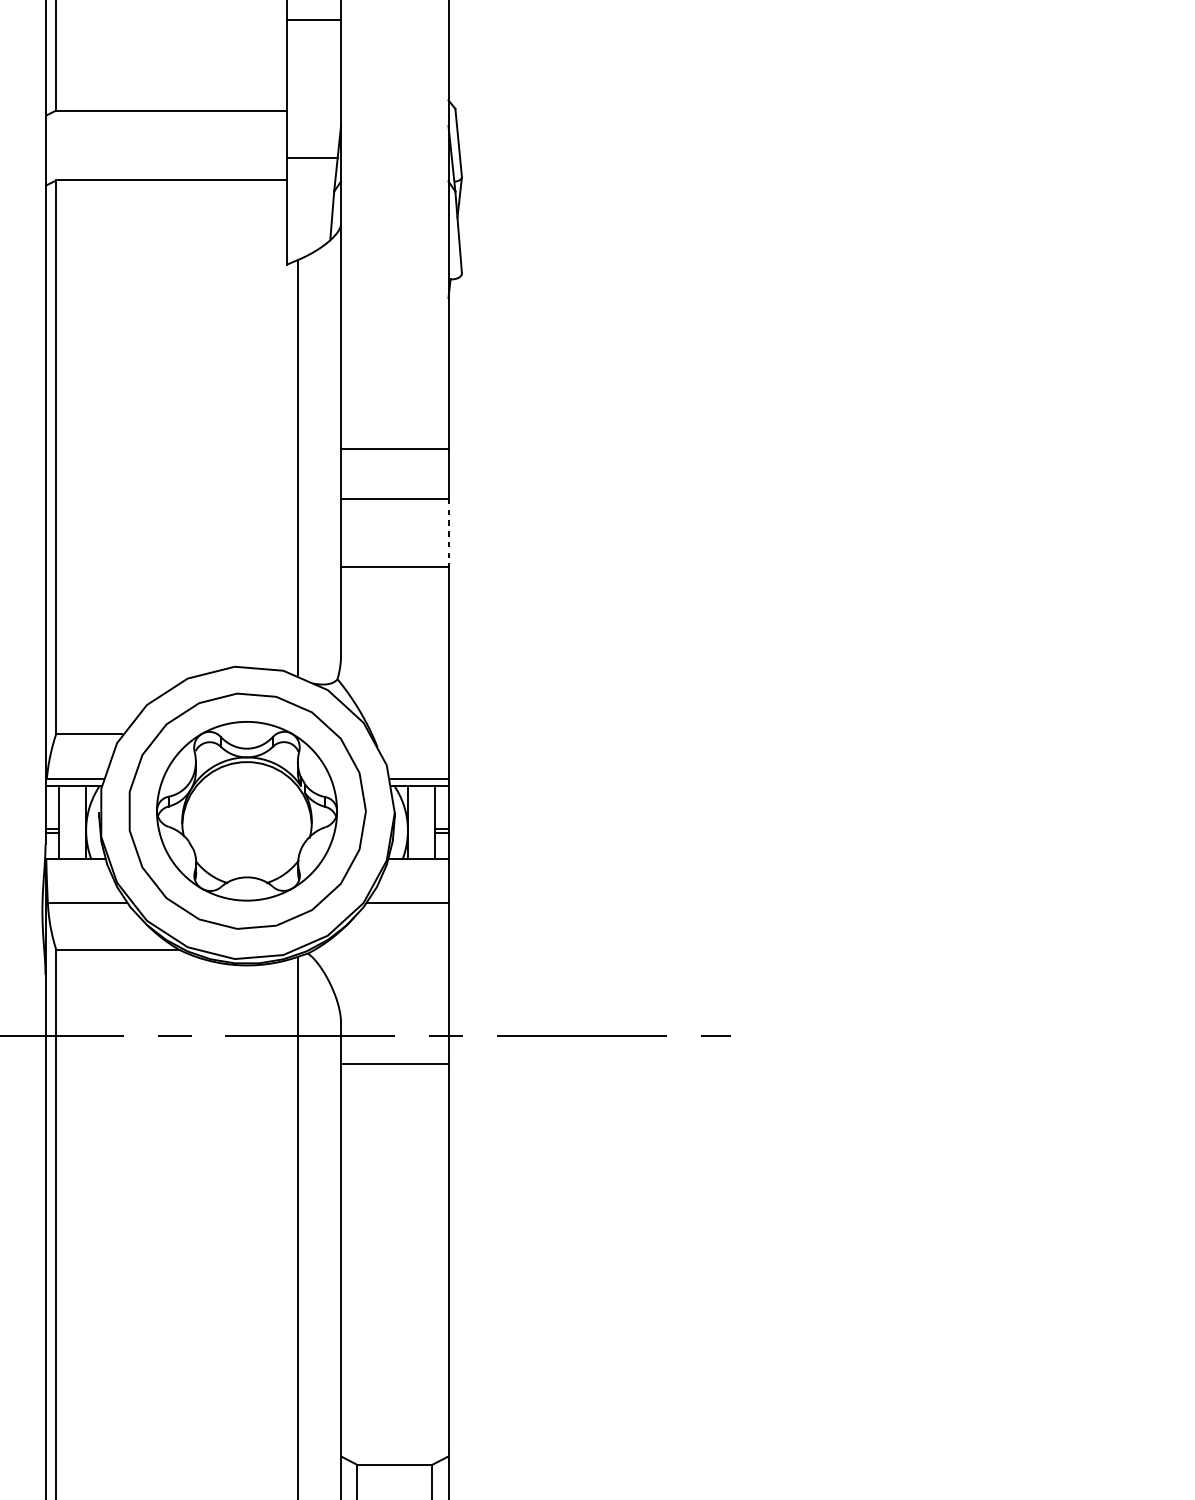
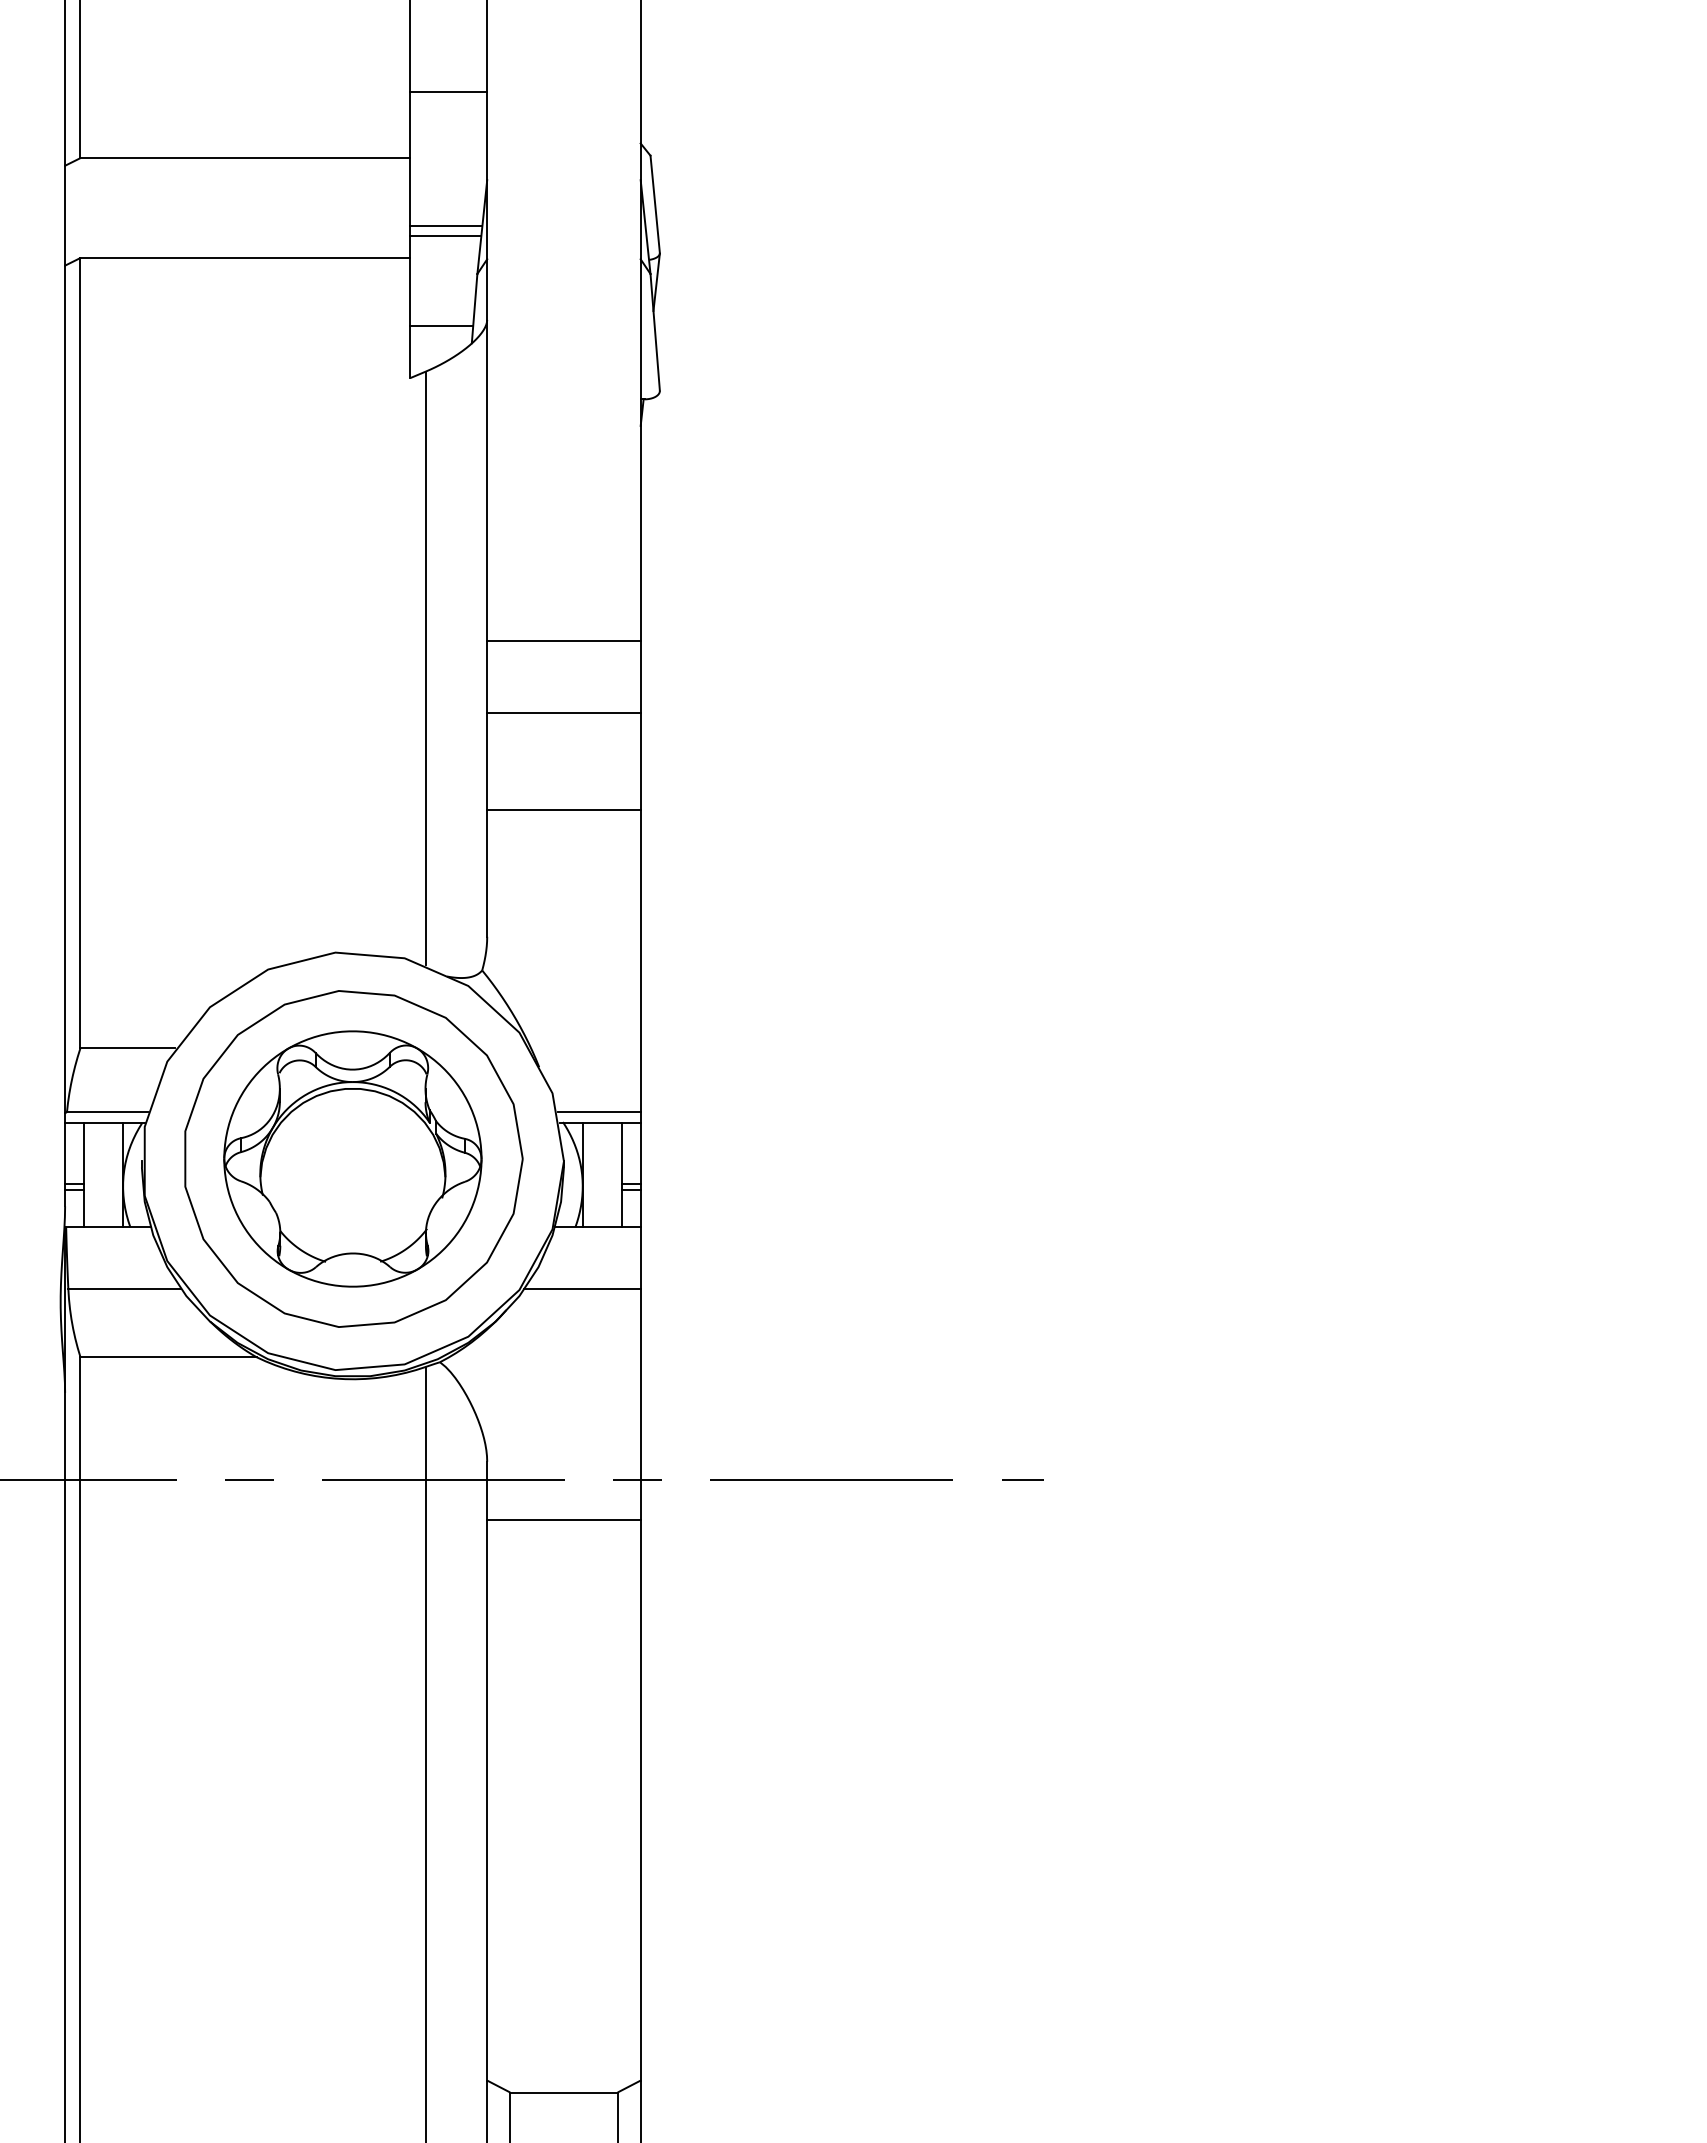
line: (313, 19) -> (448, 91), moved
line: (311, 164) -> (445, 235), added
line: (309, 227) -> (441, 325), added
line: (448, 532) -> (640, 761), dashed -> solid

